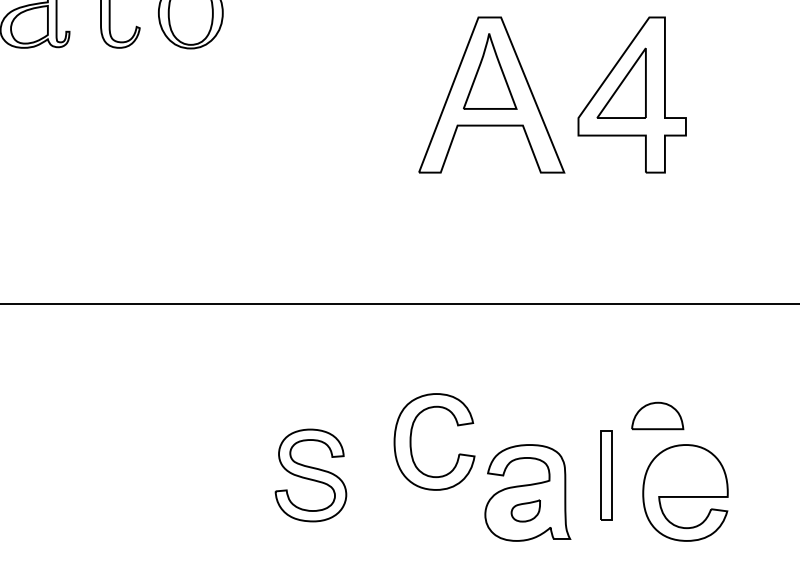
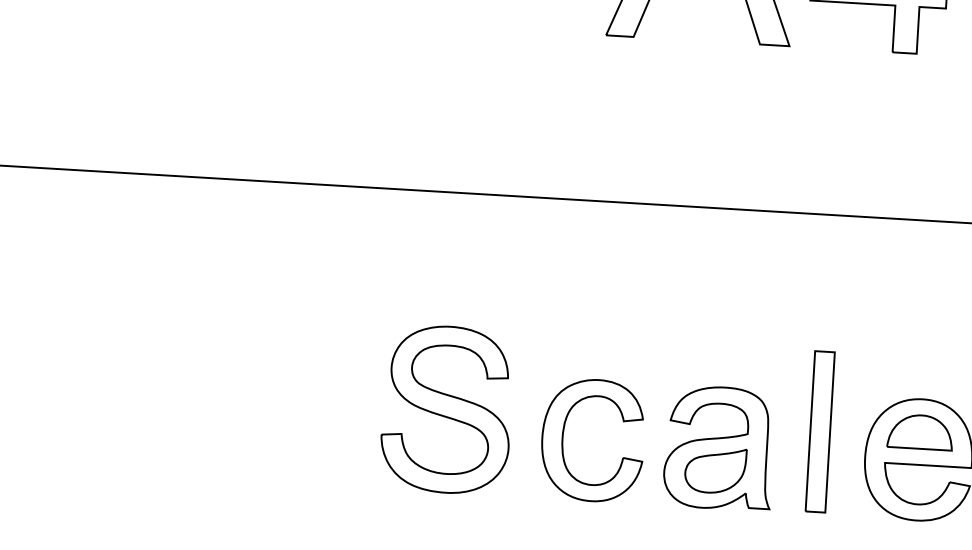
part: (657, 415) -> (920, 431), moved
part: (411, 441) -> (563, 438), moved
part: (310, 475) -> (446, 409), size x1.43
part: (606, 475) -> (820, 431), size x1.43
part: (525, 510) -> (715, 469), size x1.67

